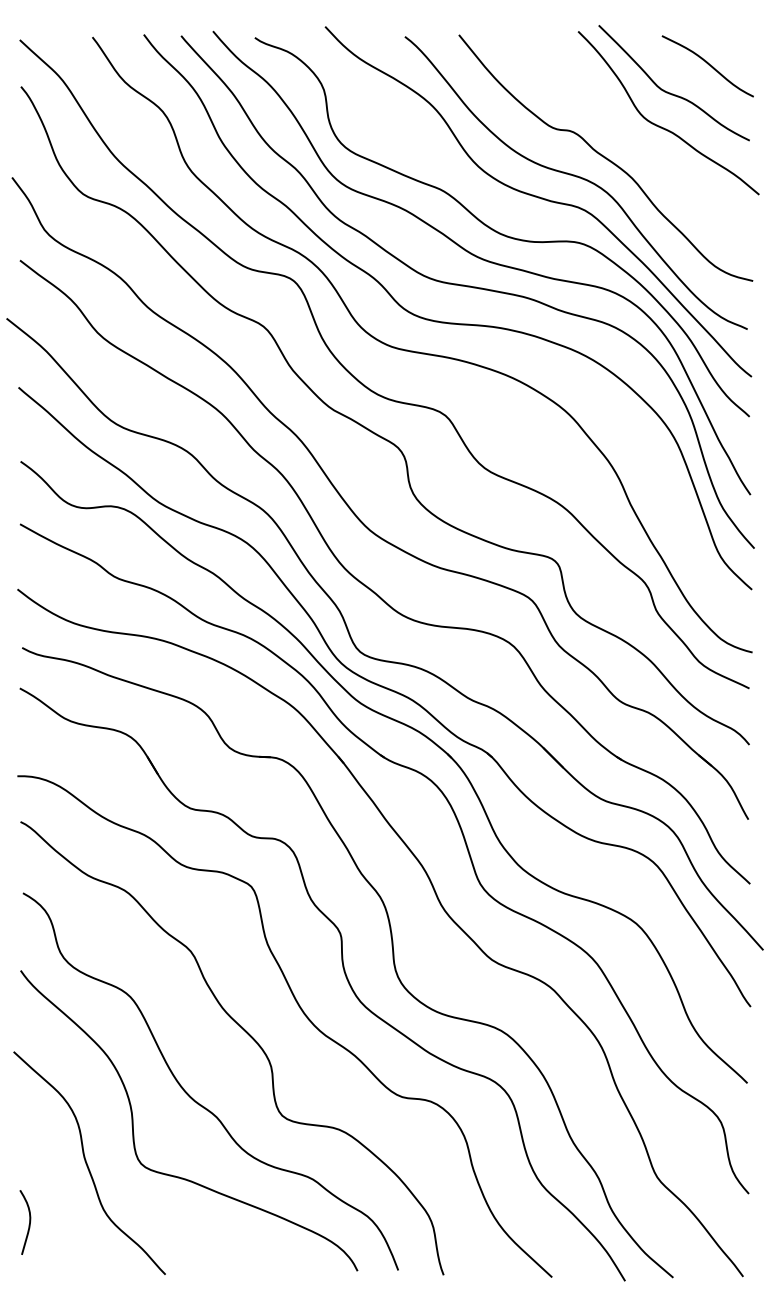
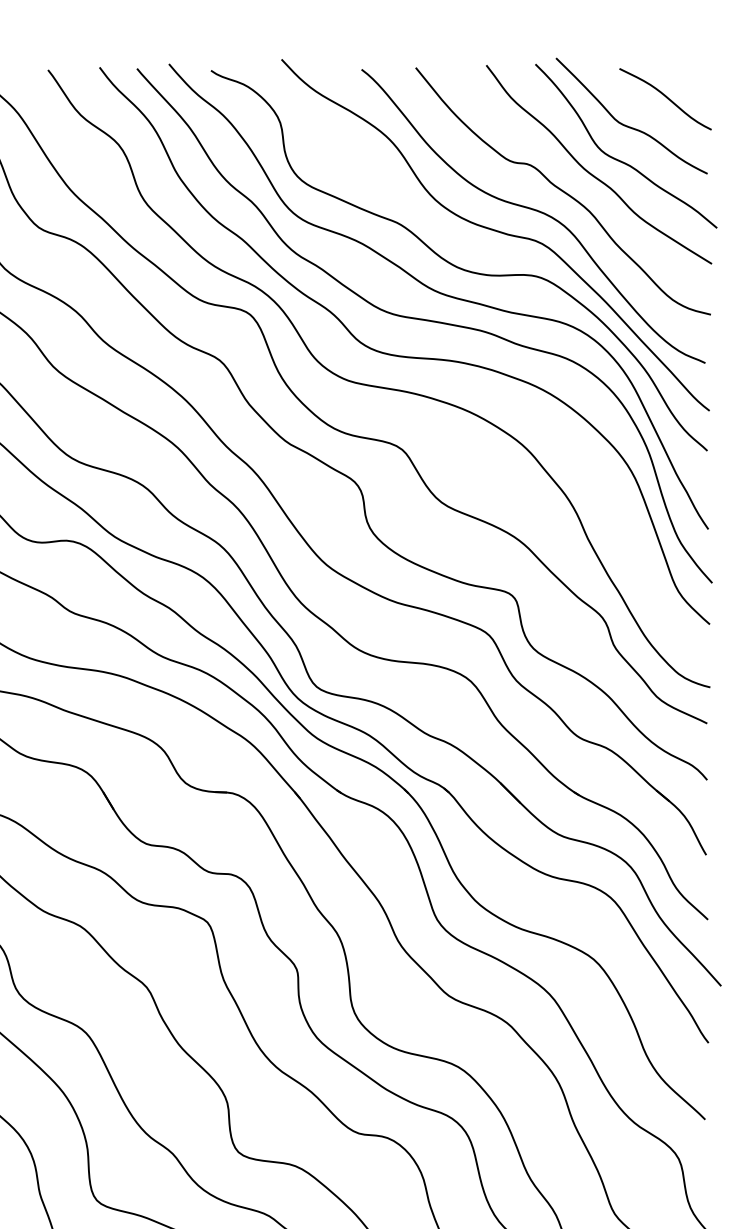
curve: (633, 139) -> (590, 172), added

